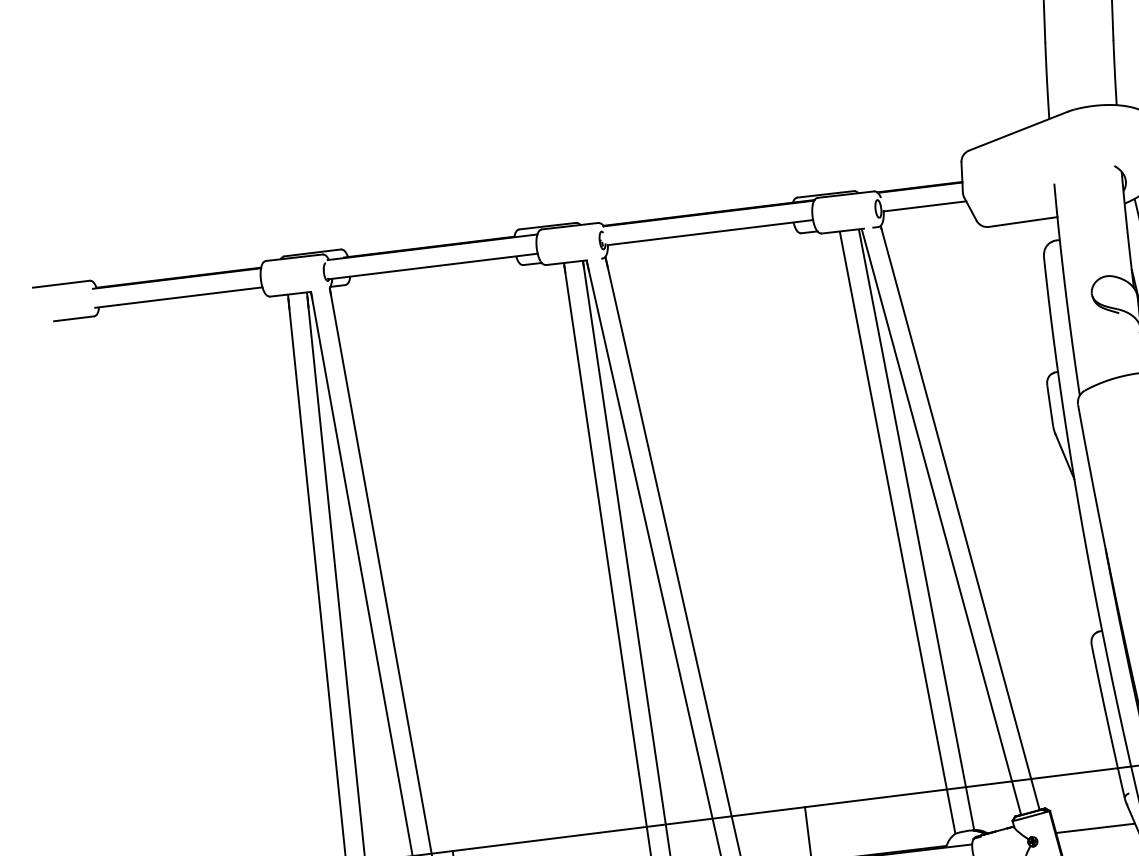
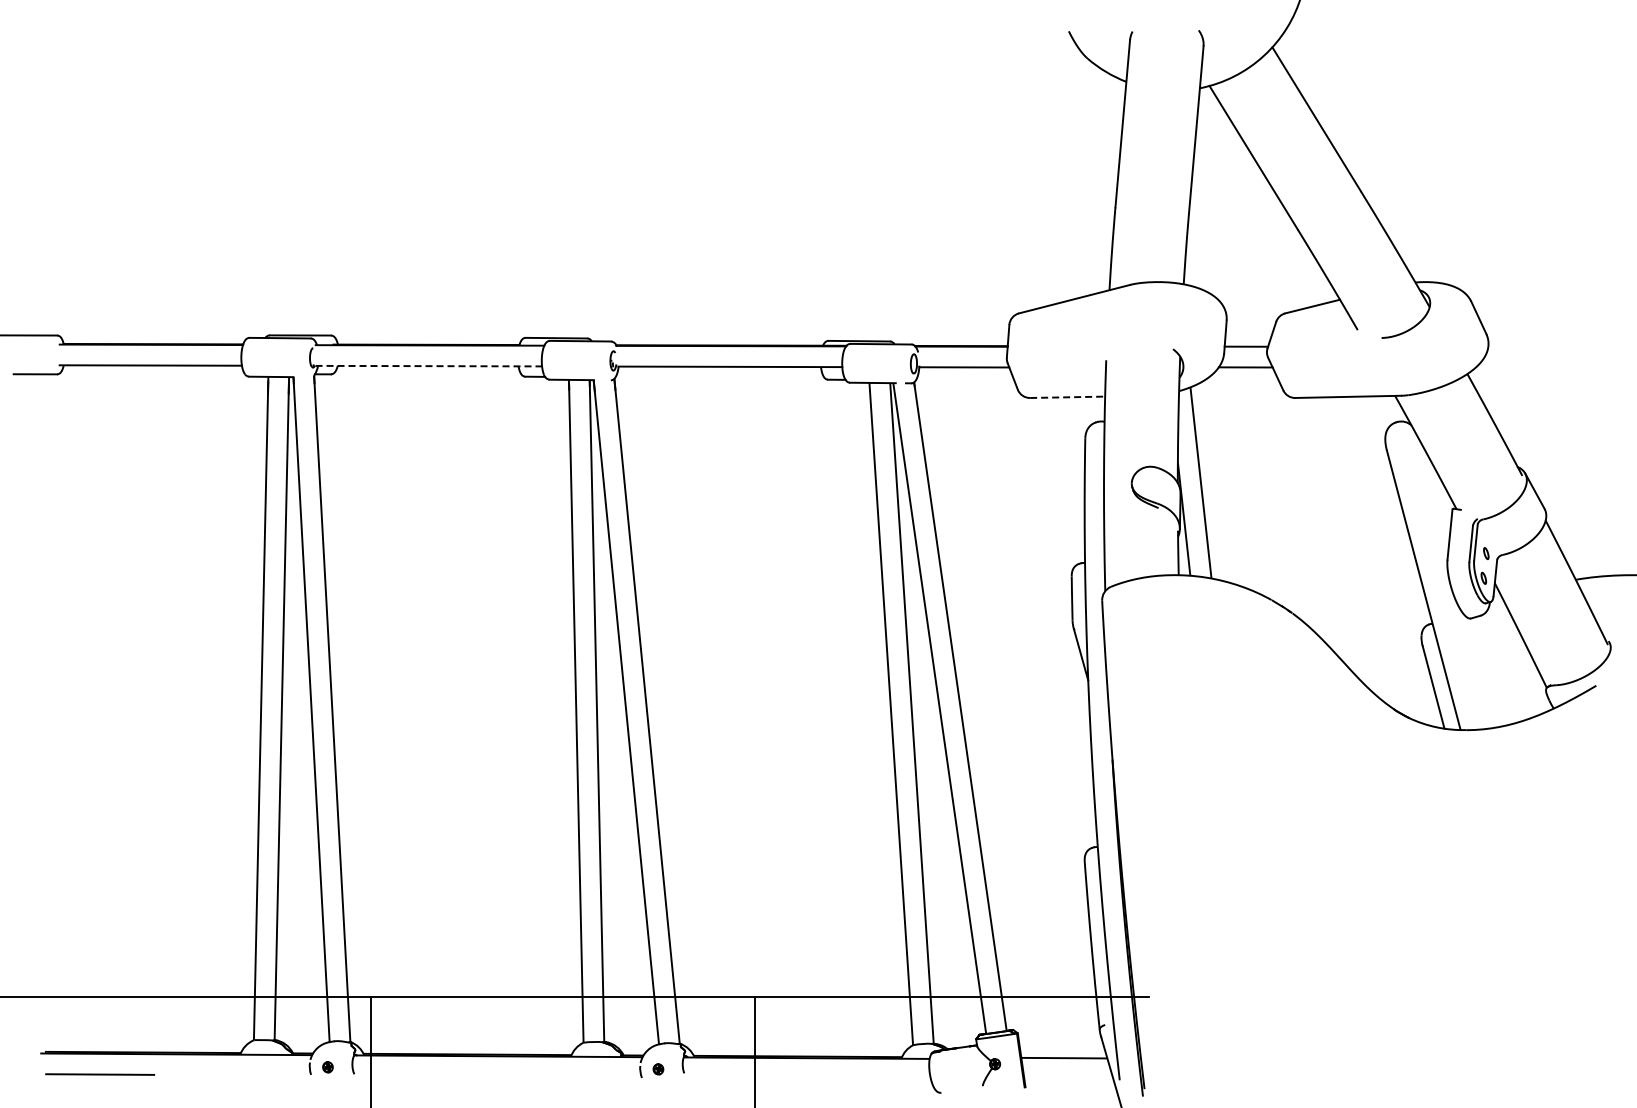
line: (1023, 222) -> (1067, 397), solid -> dashed
line: (434, 266) -> (429, 366), solid -> dashed

